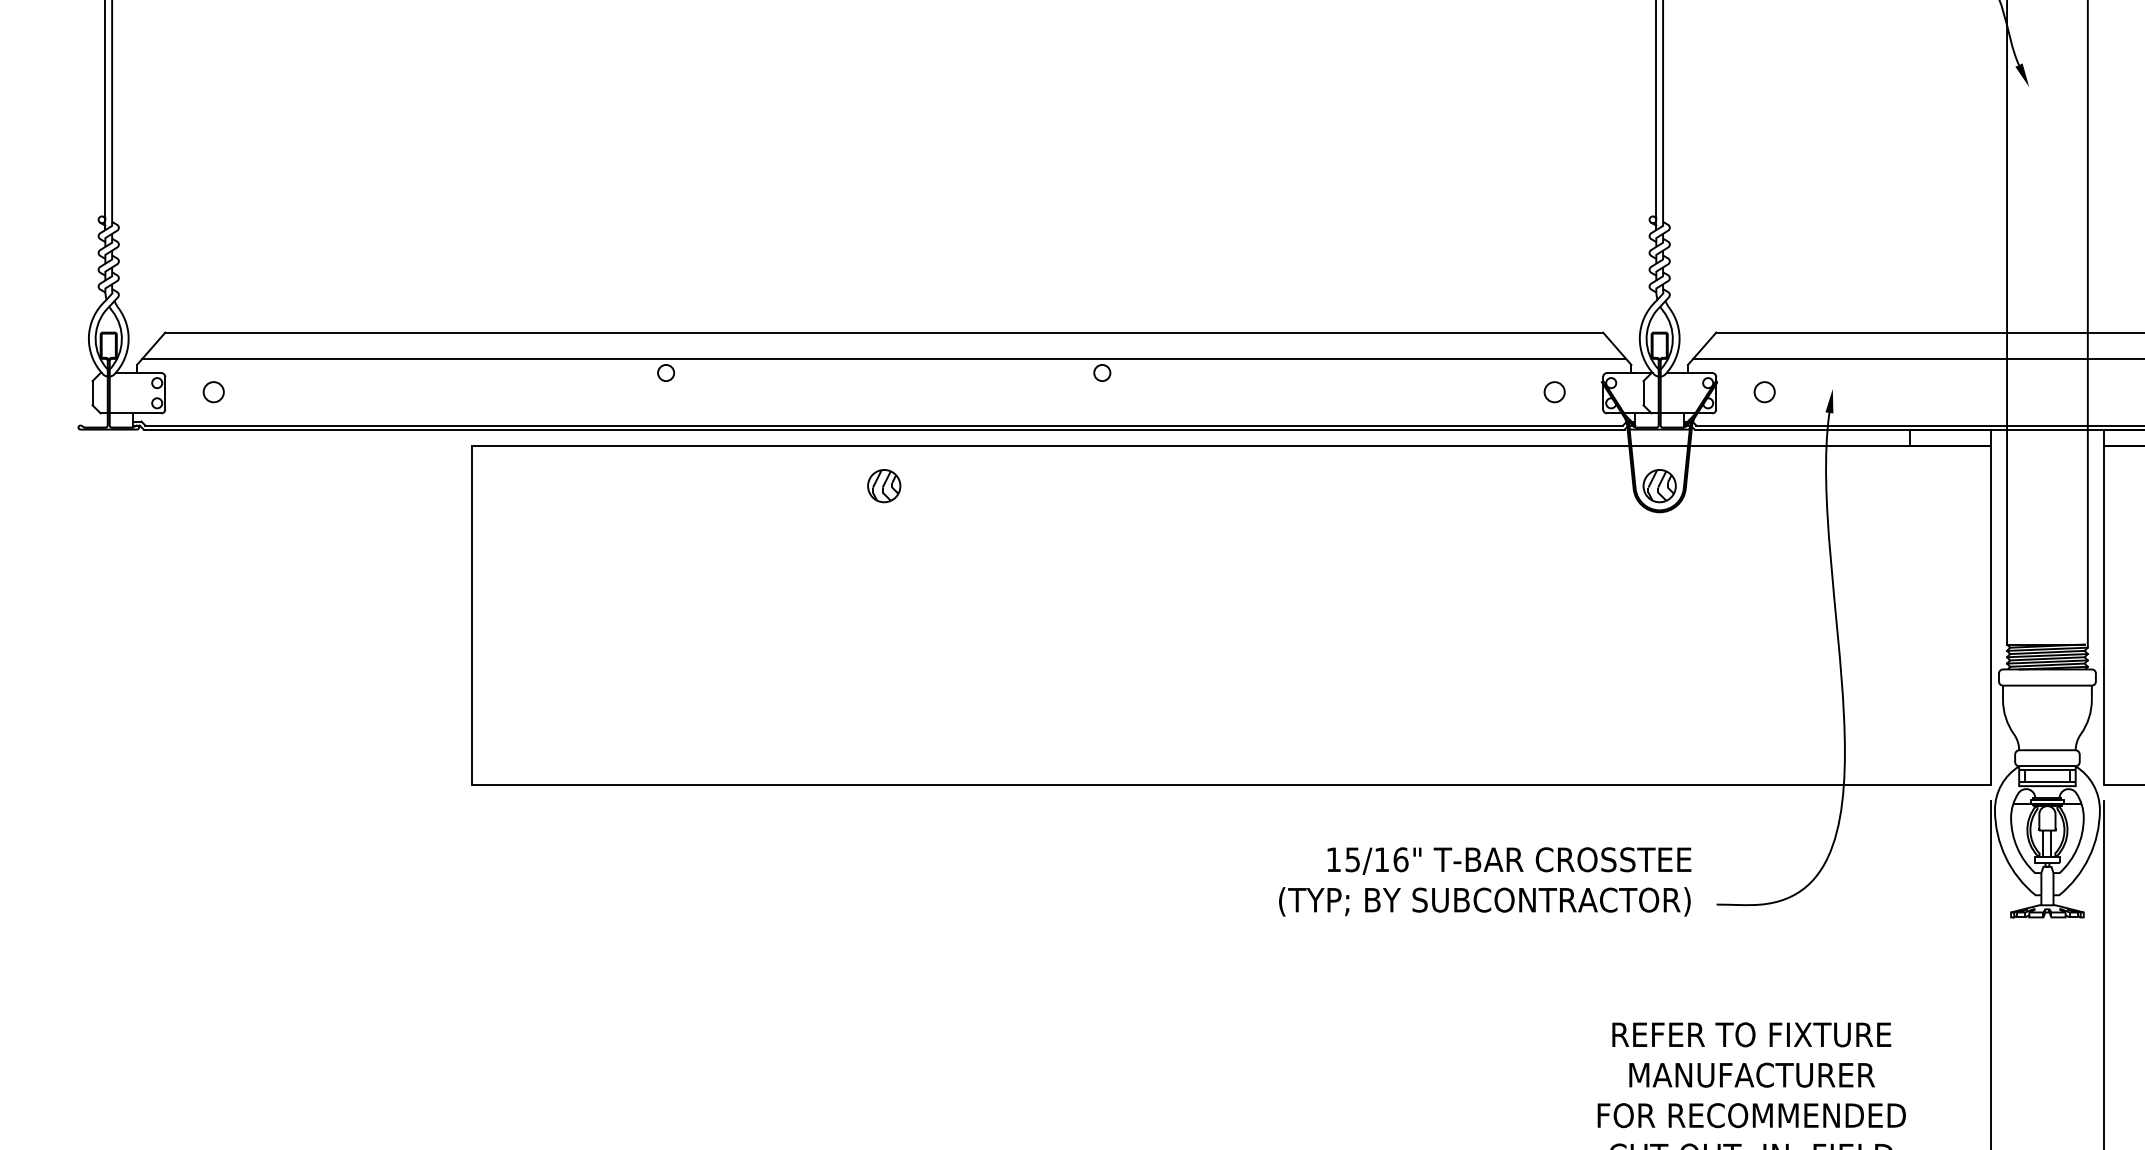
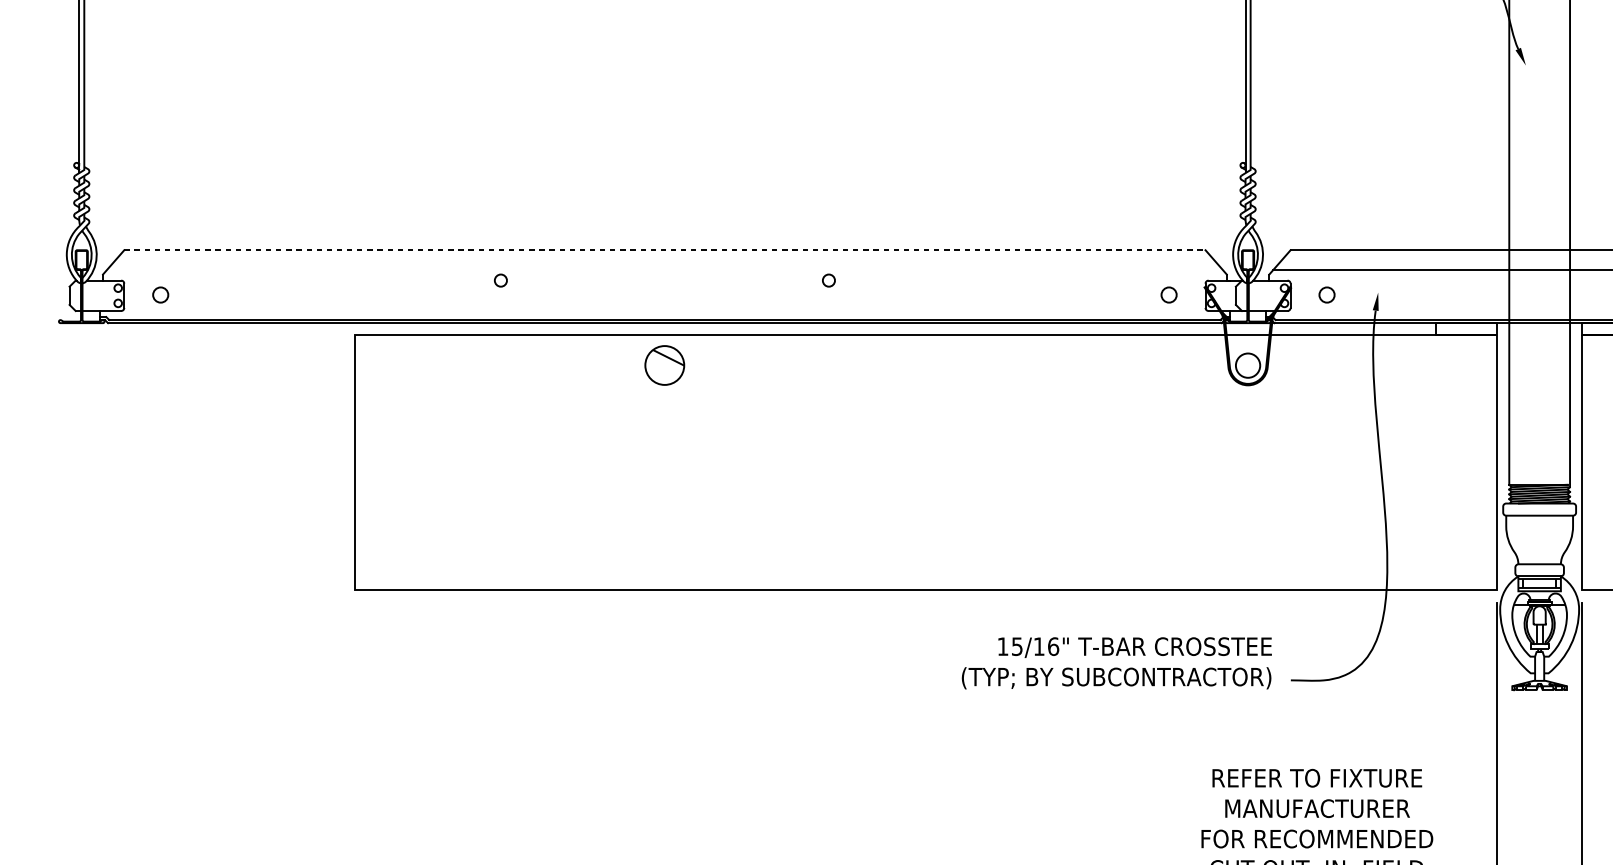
line: (884, 332) -> (665, 250), solid -> dashed
line: (884, 358) -> (665, 269), removed
hatch: (1660, 485) -> (1248, 365), removed
part: (884, 486) -> (665, 365), size x1.6

